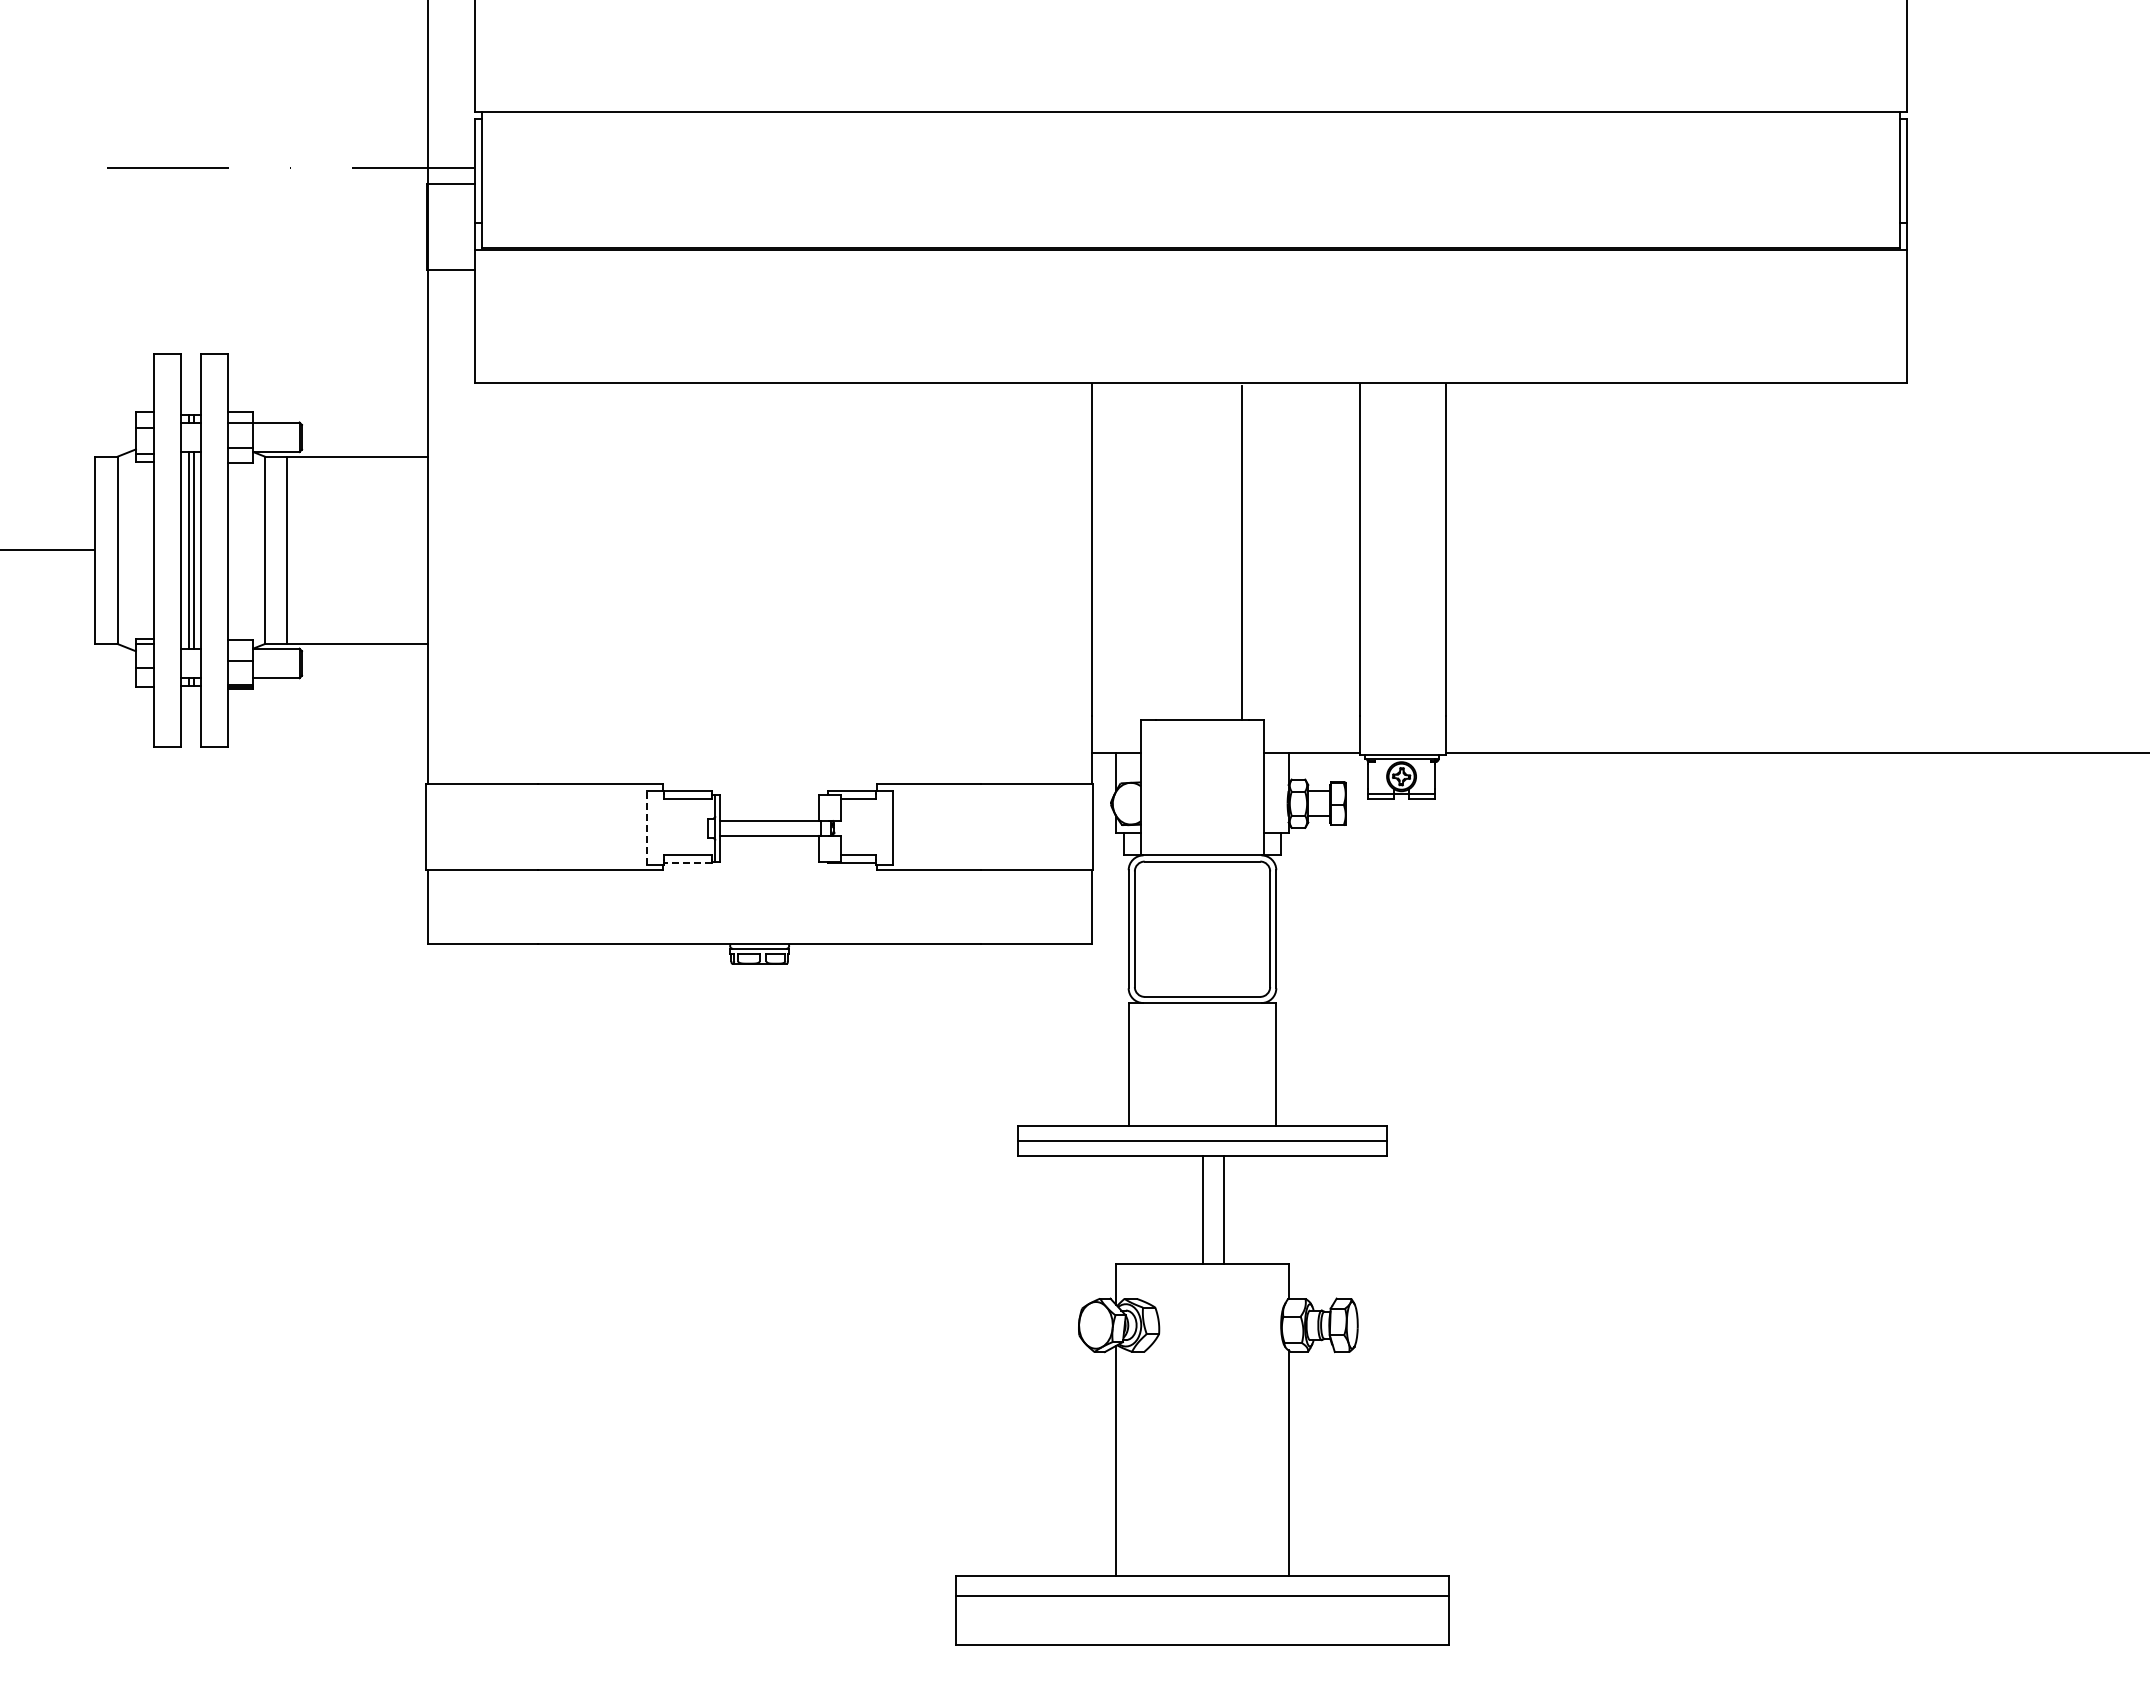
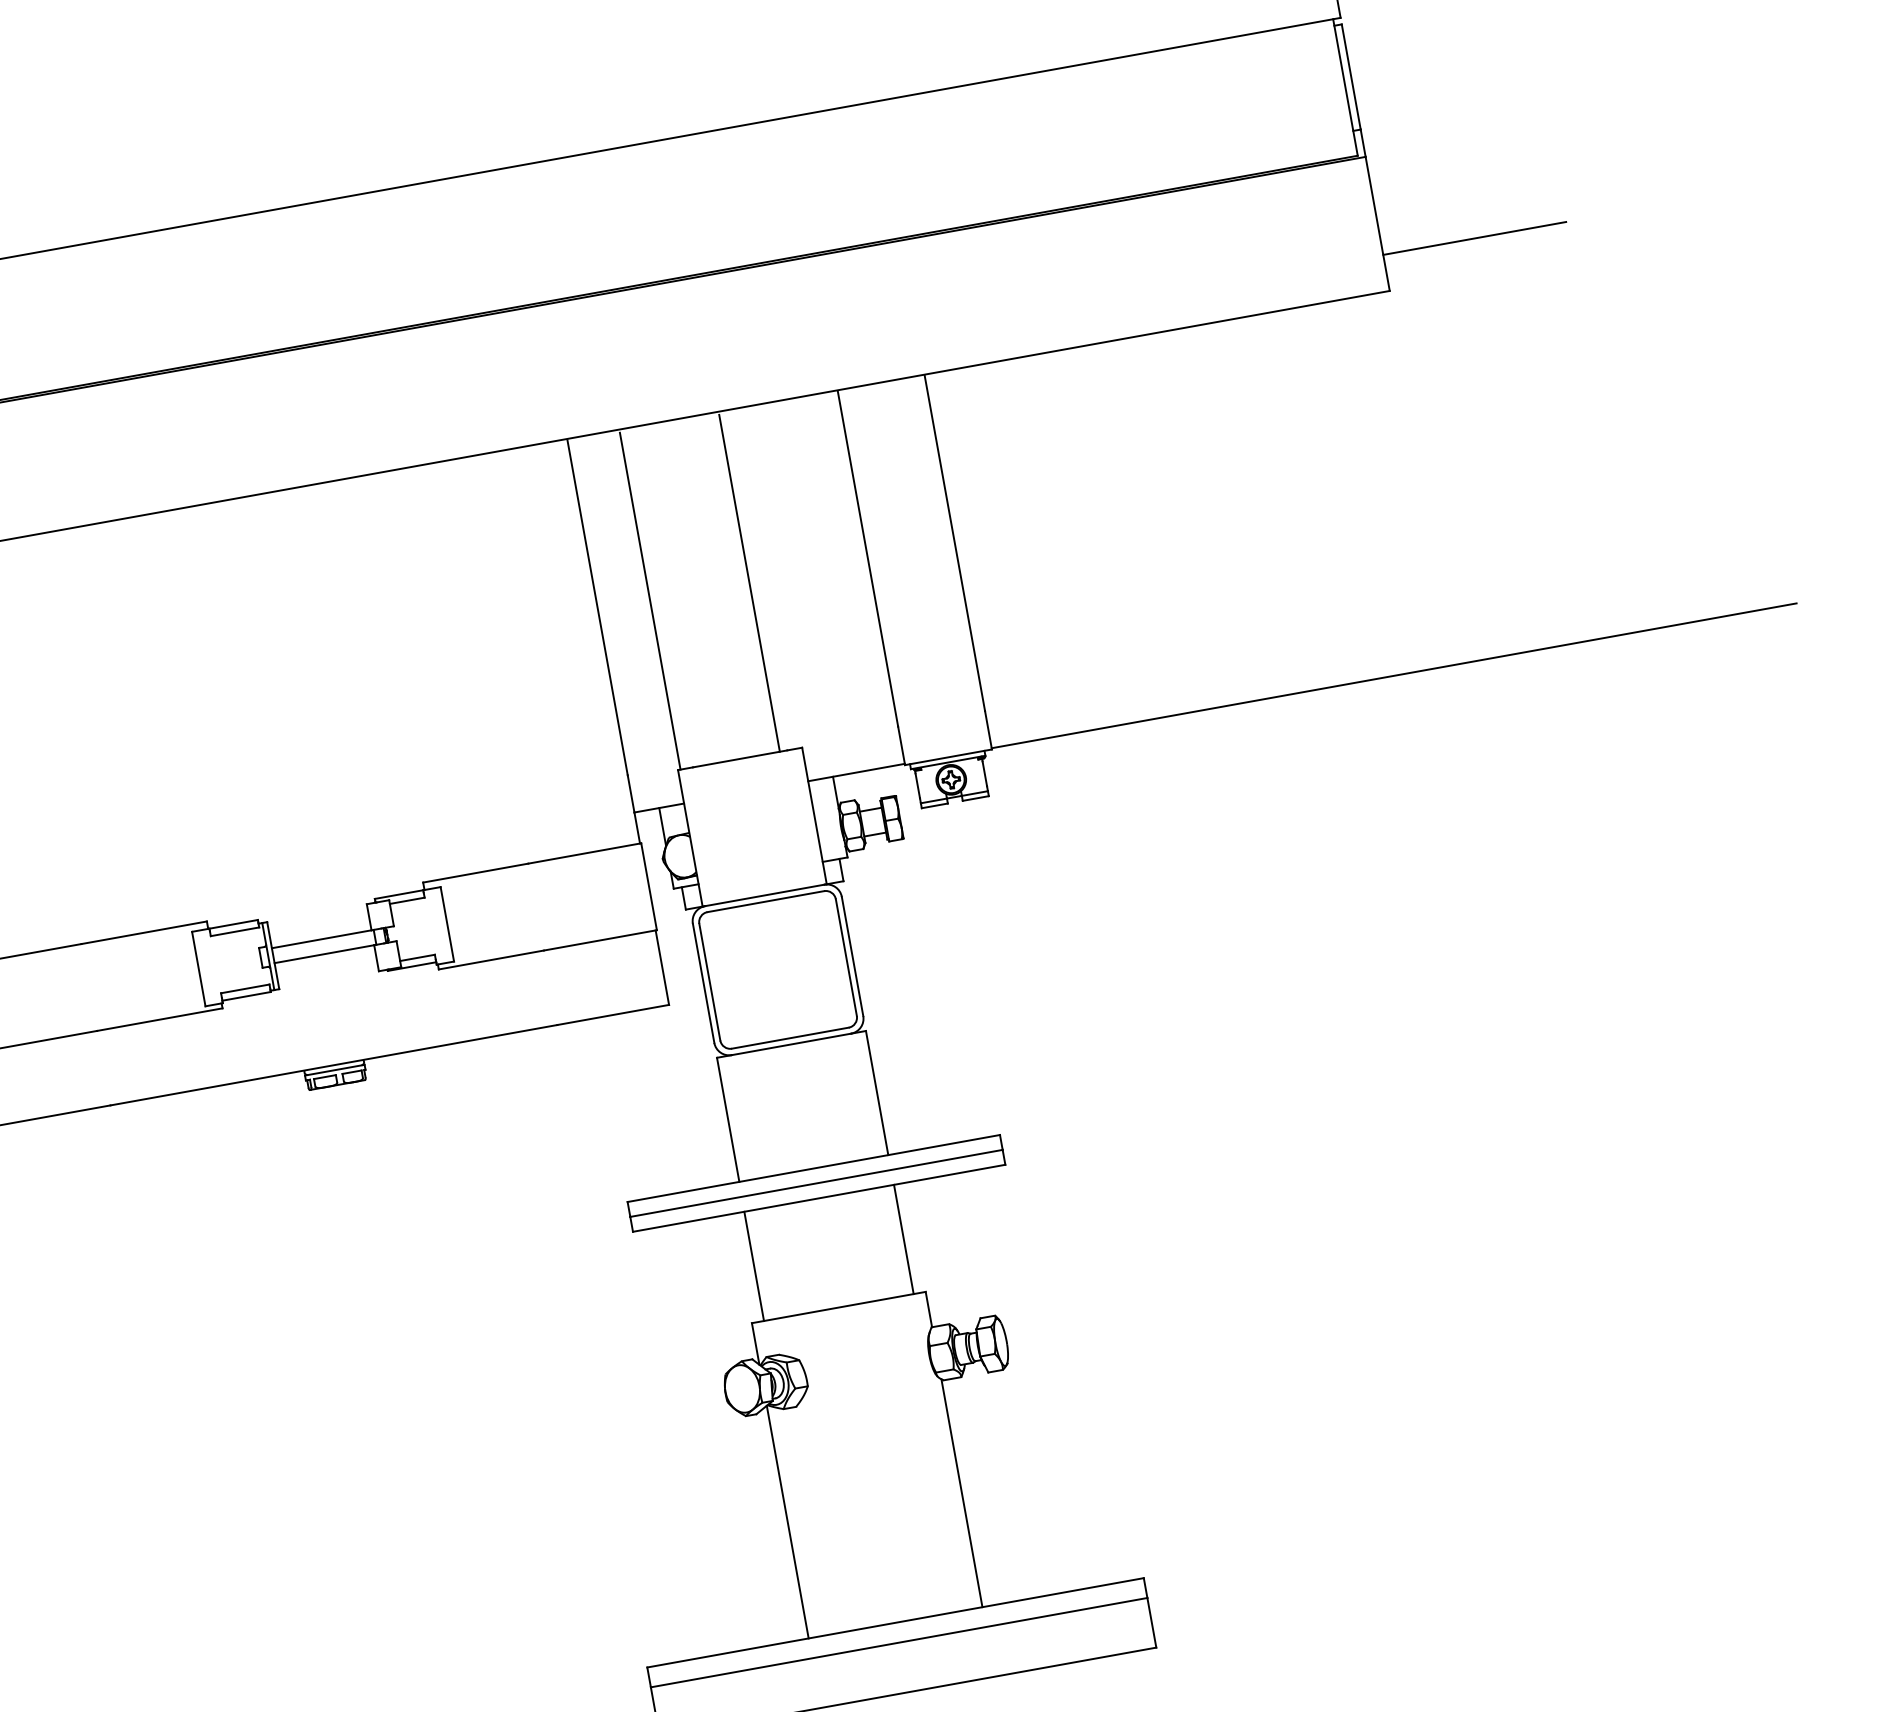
line: (1997, 347) -> (1474, 238), added
line: (1143, 553) -> (650, 601), added
line: (646, 828) -> (198, 969), dashed -> solid
line: (687, 862) -> (246, 996), dashed -> solid
line: (1203, 1209) -> (754, 1266), moved
line: (1223, 1209) -> (903, 1239), moved

